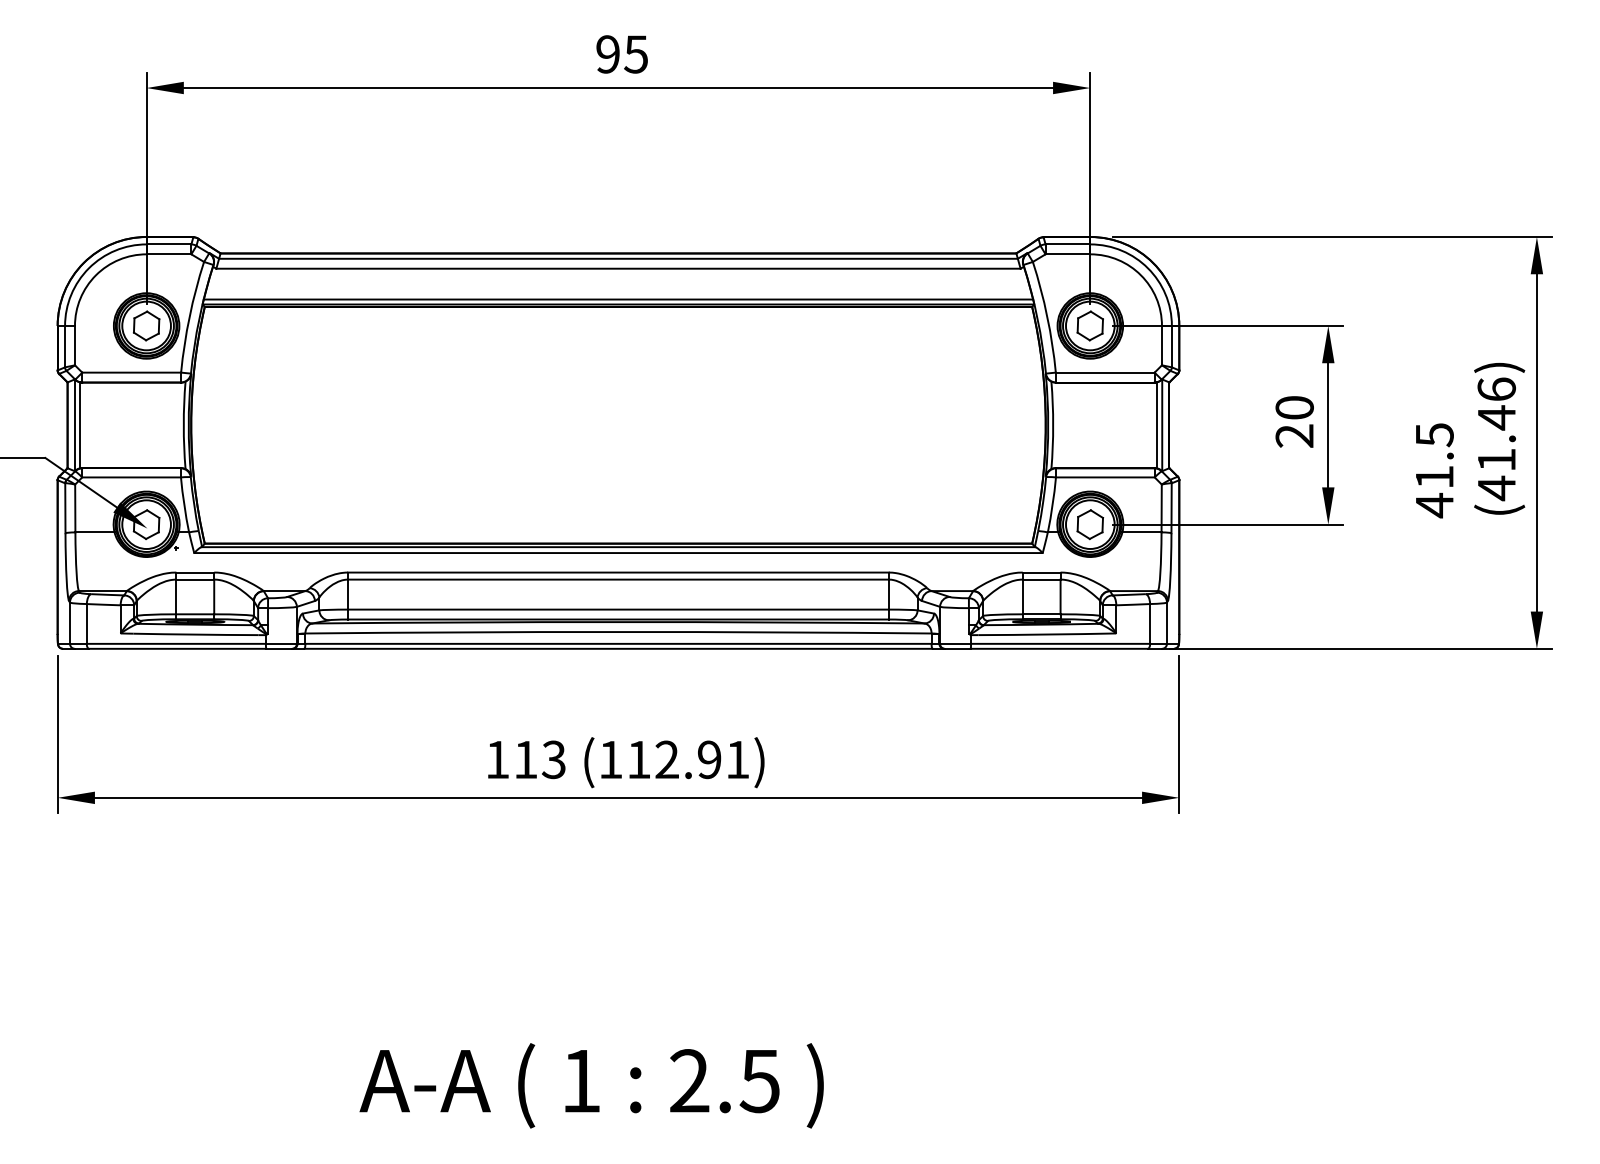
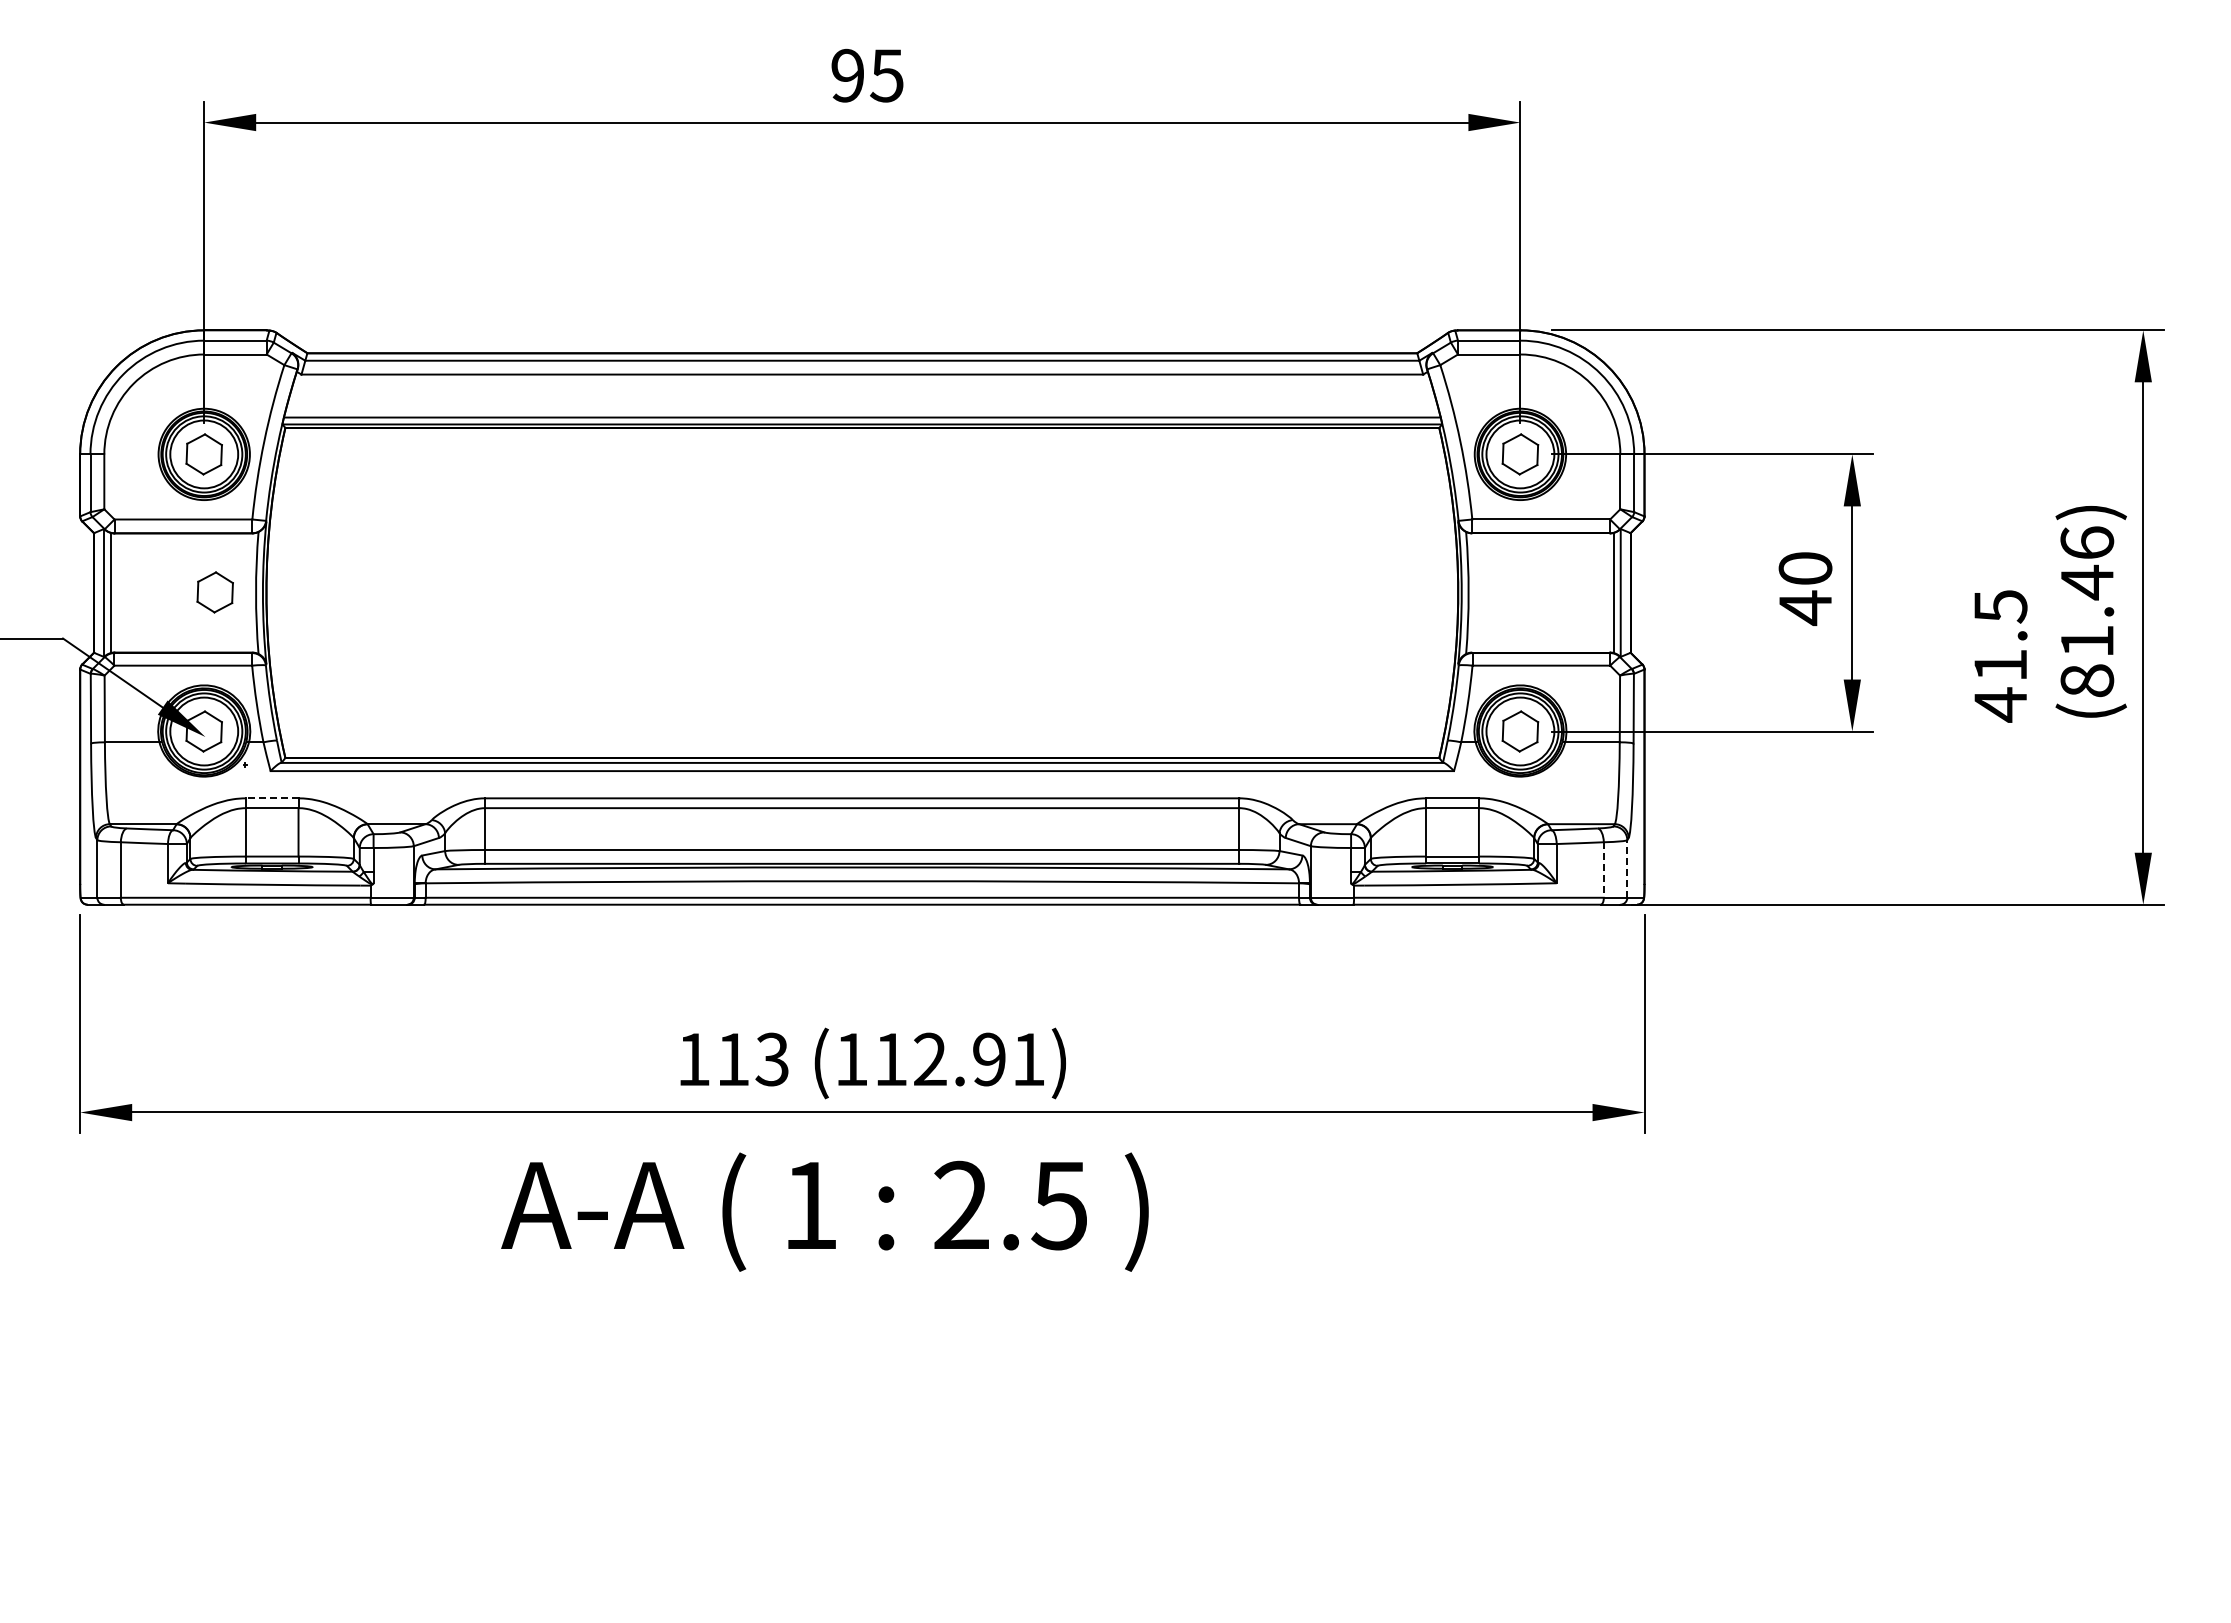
part: (153, 424) -> (214, 592), added
text: (1294, 436) -> (1804, 608), 20 -> 40
text: (1496, 488) -> (2087, 680), (41.46) -> (81.46)
line: (194, 572) -> (271, 798), solid -> dashed
line: (1167, 622) -> (1627, 868), solid -> dashed
line: (1149, 624) -> (1603, 870), solid -> dashed
text: (591, 1085) -> (824, 1211), moved

